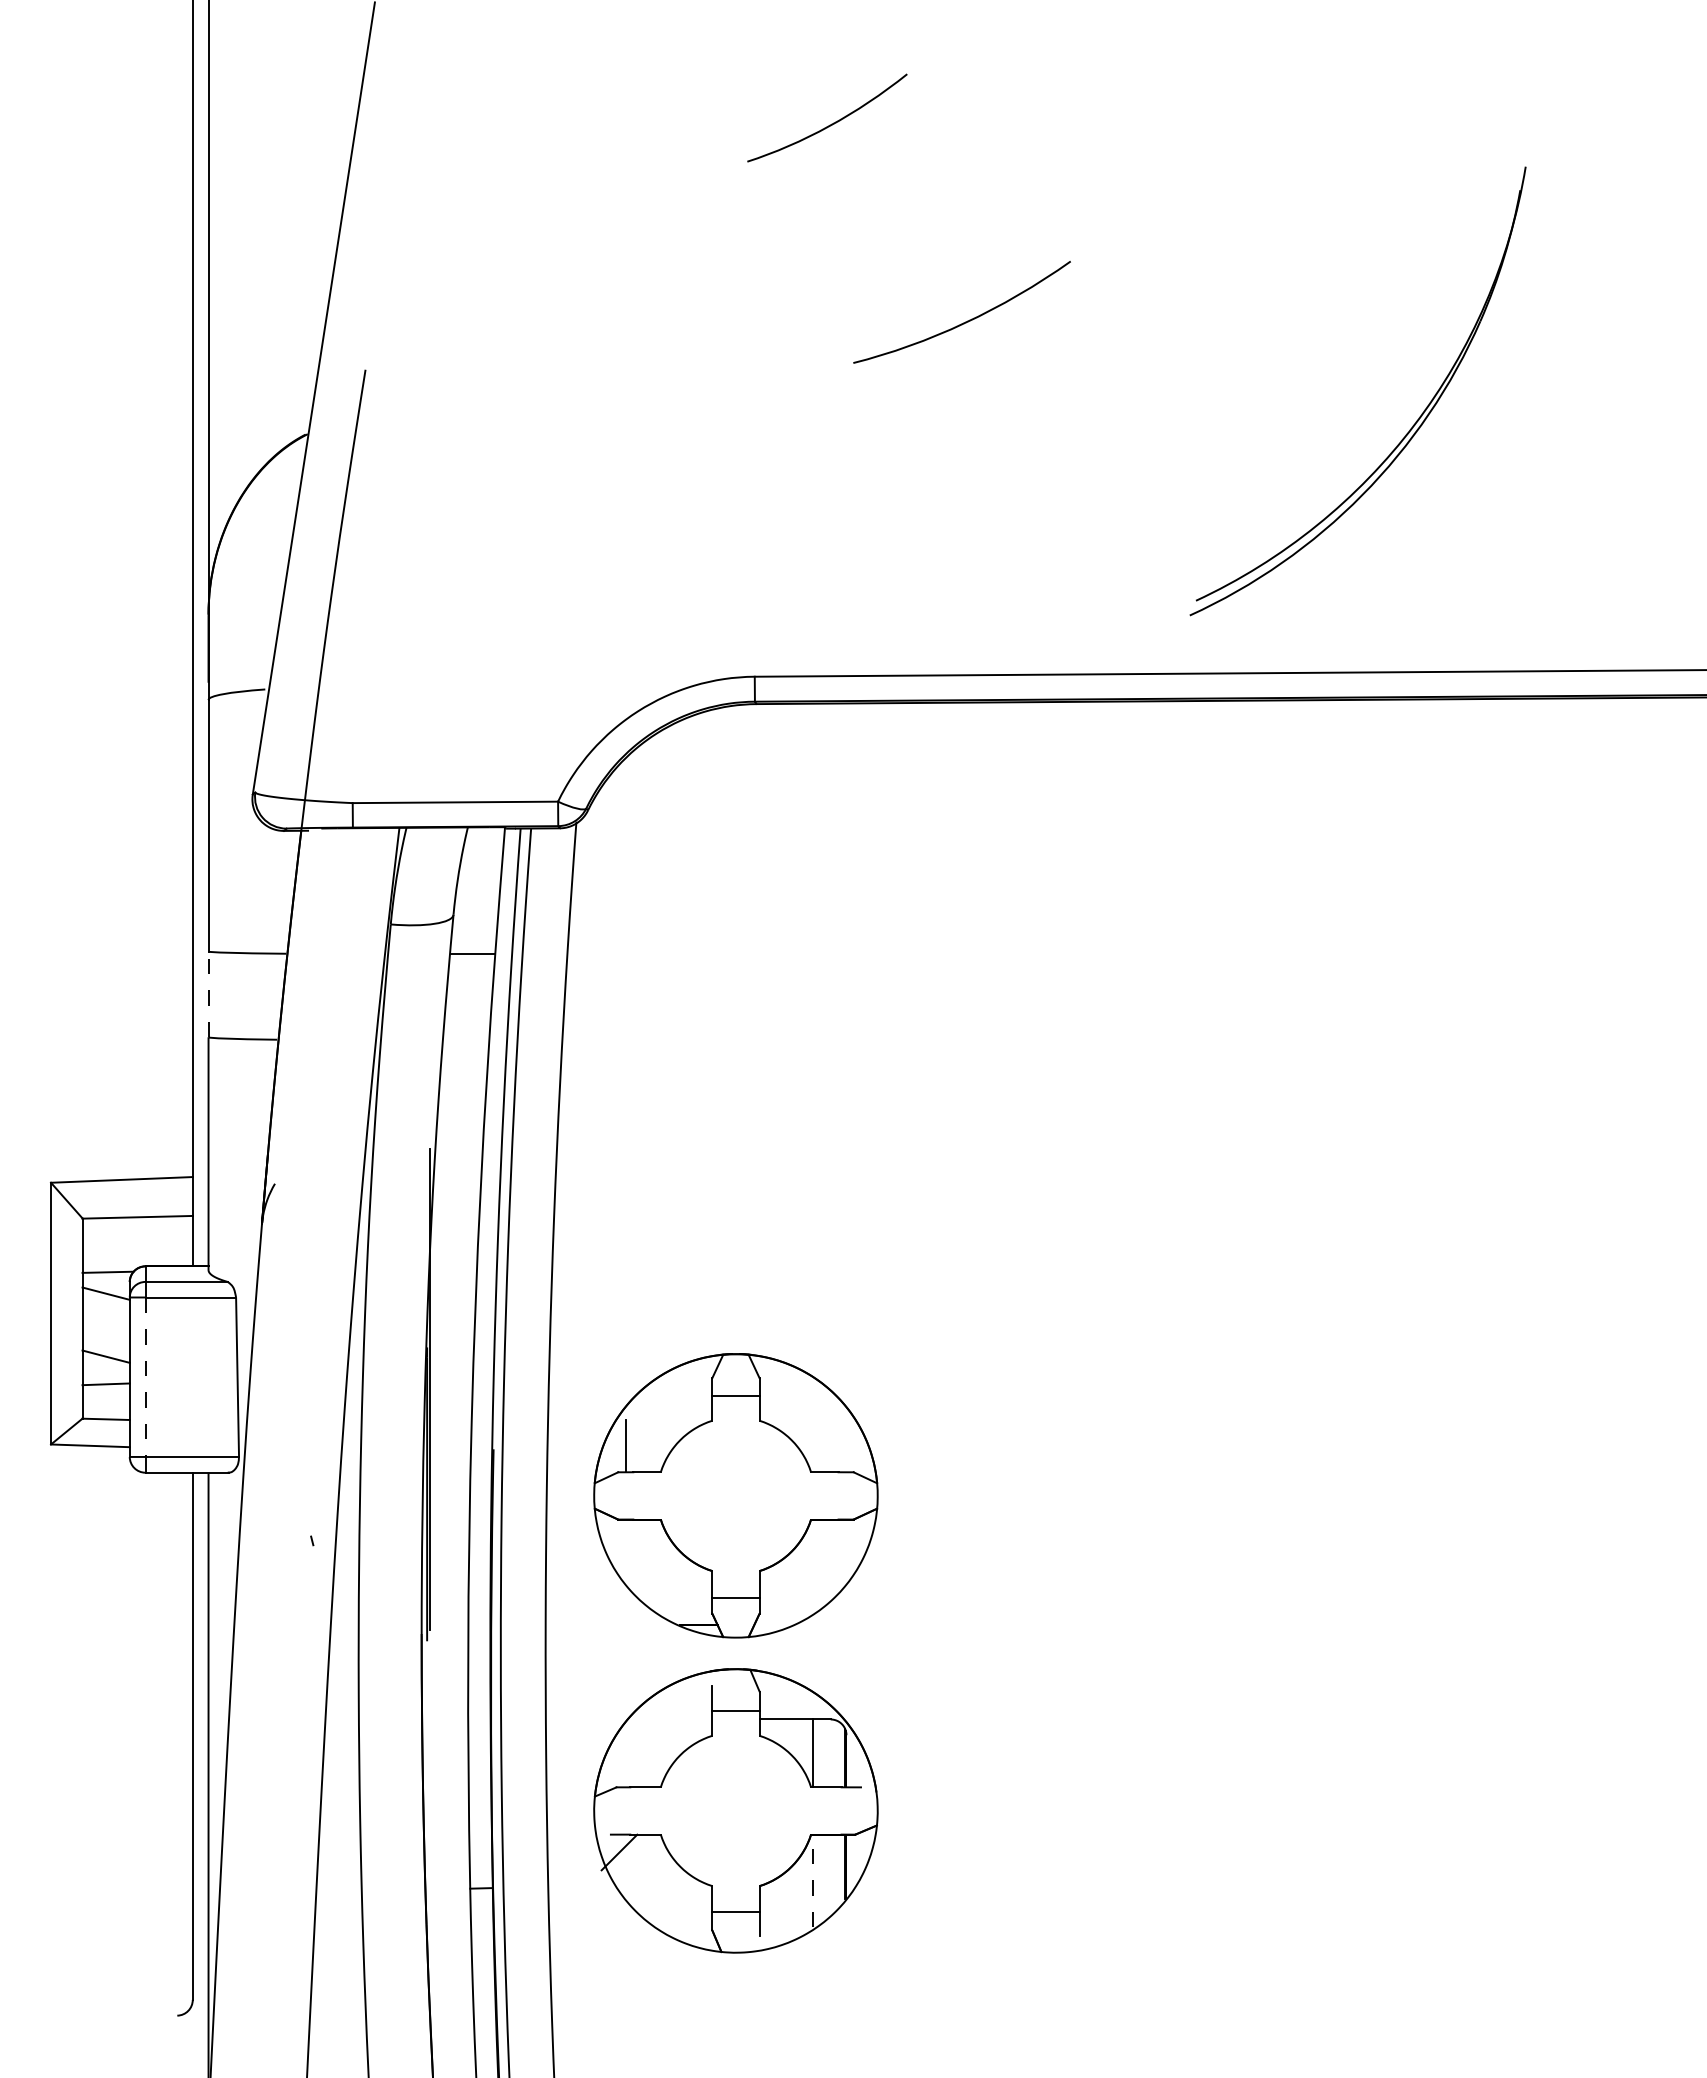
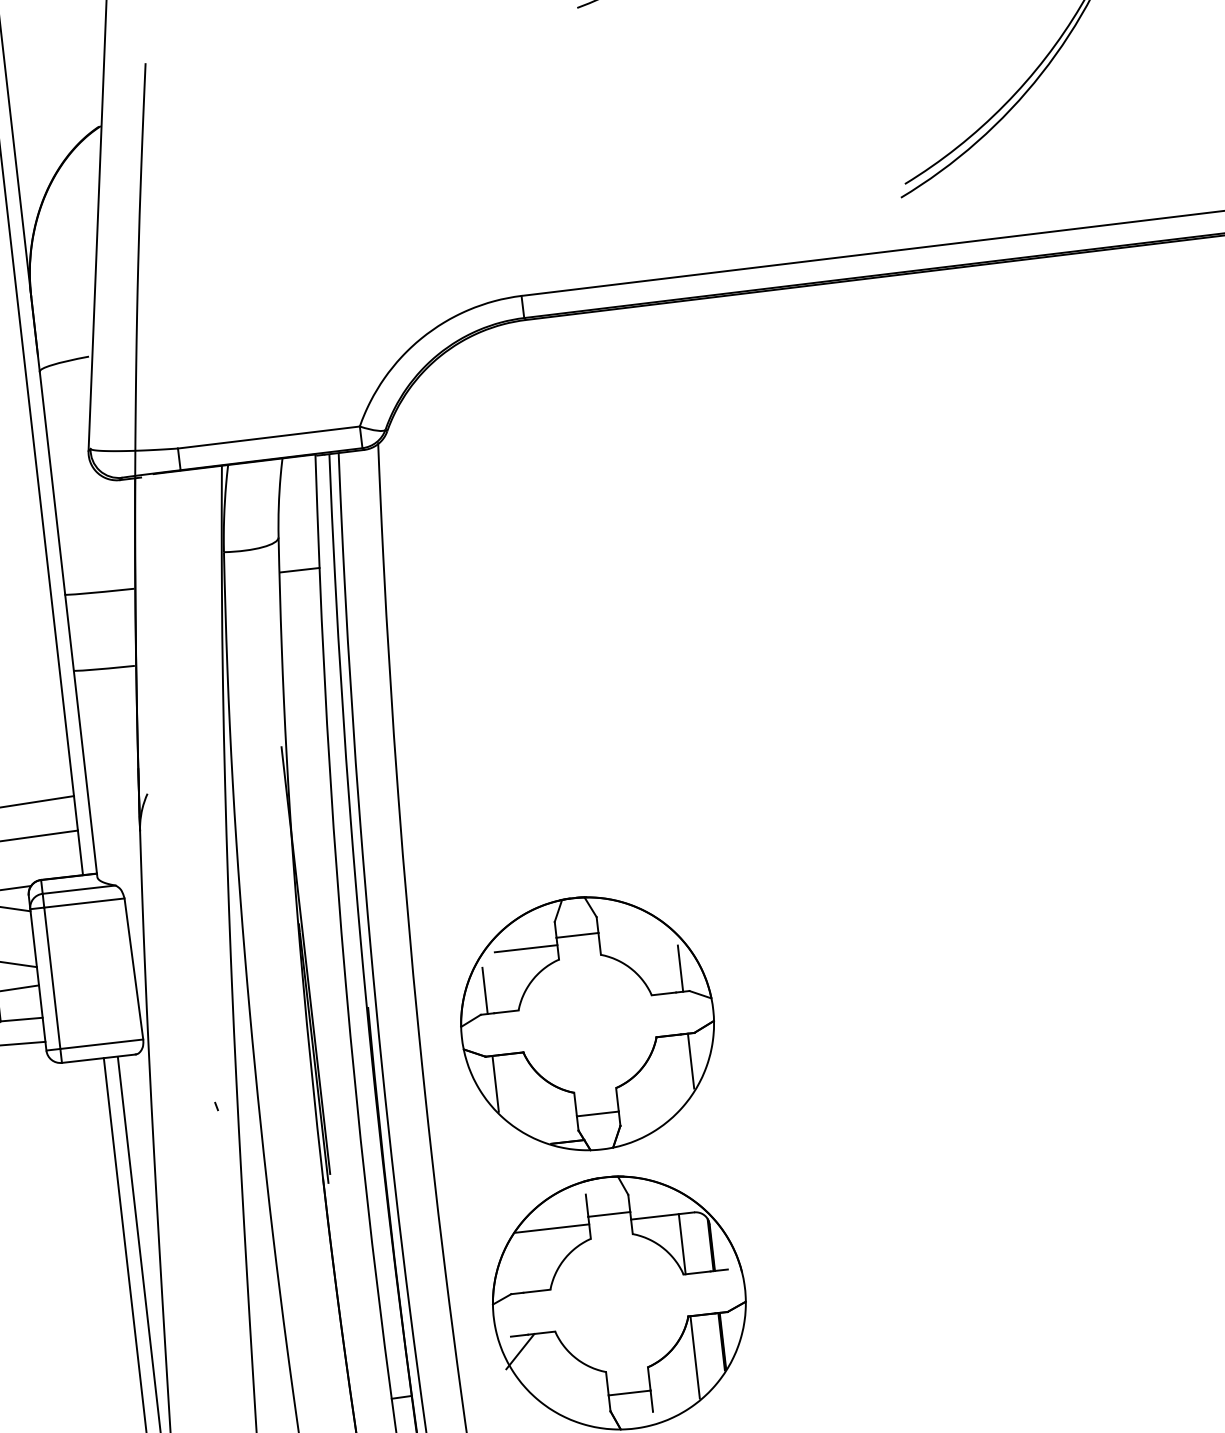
line: (208, 994) -> (69, 632), dashed -> solid
line: (145, 1377) -> (52, 978), dashed -> solid
line: (676, 1404) -> (525, 948), added
line: (846, 1446) -> (680, 968), added
line: (625, 1550) -> (495, 1083), added
line: (846, 1550) -> (691, 1061), added
line: (670, 1719) -> (552, 1228), added
line: (813, 1880) -> (695, 1356), dashed -> solid

